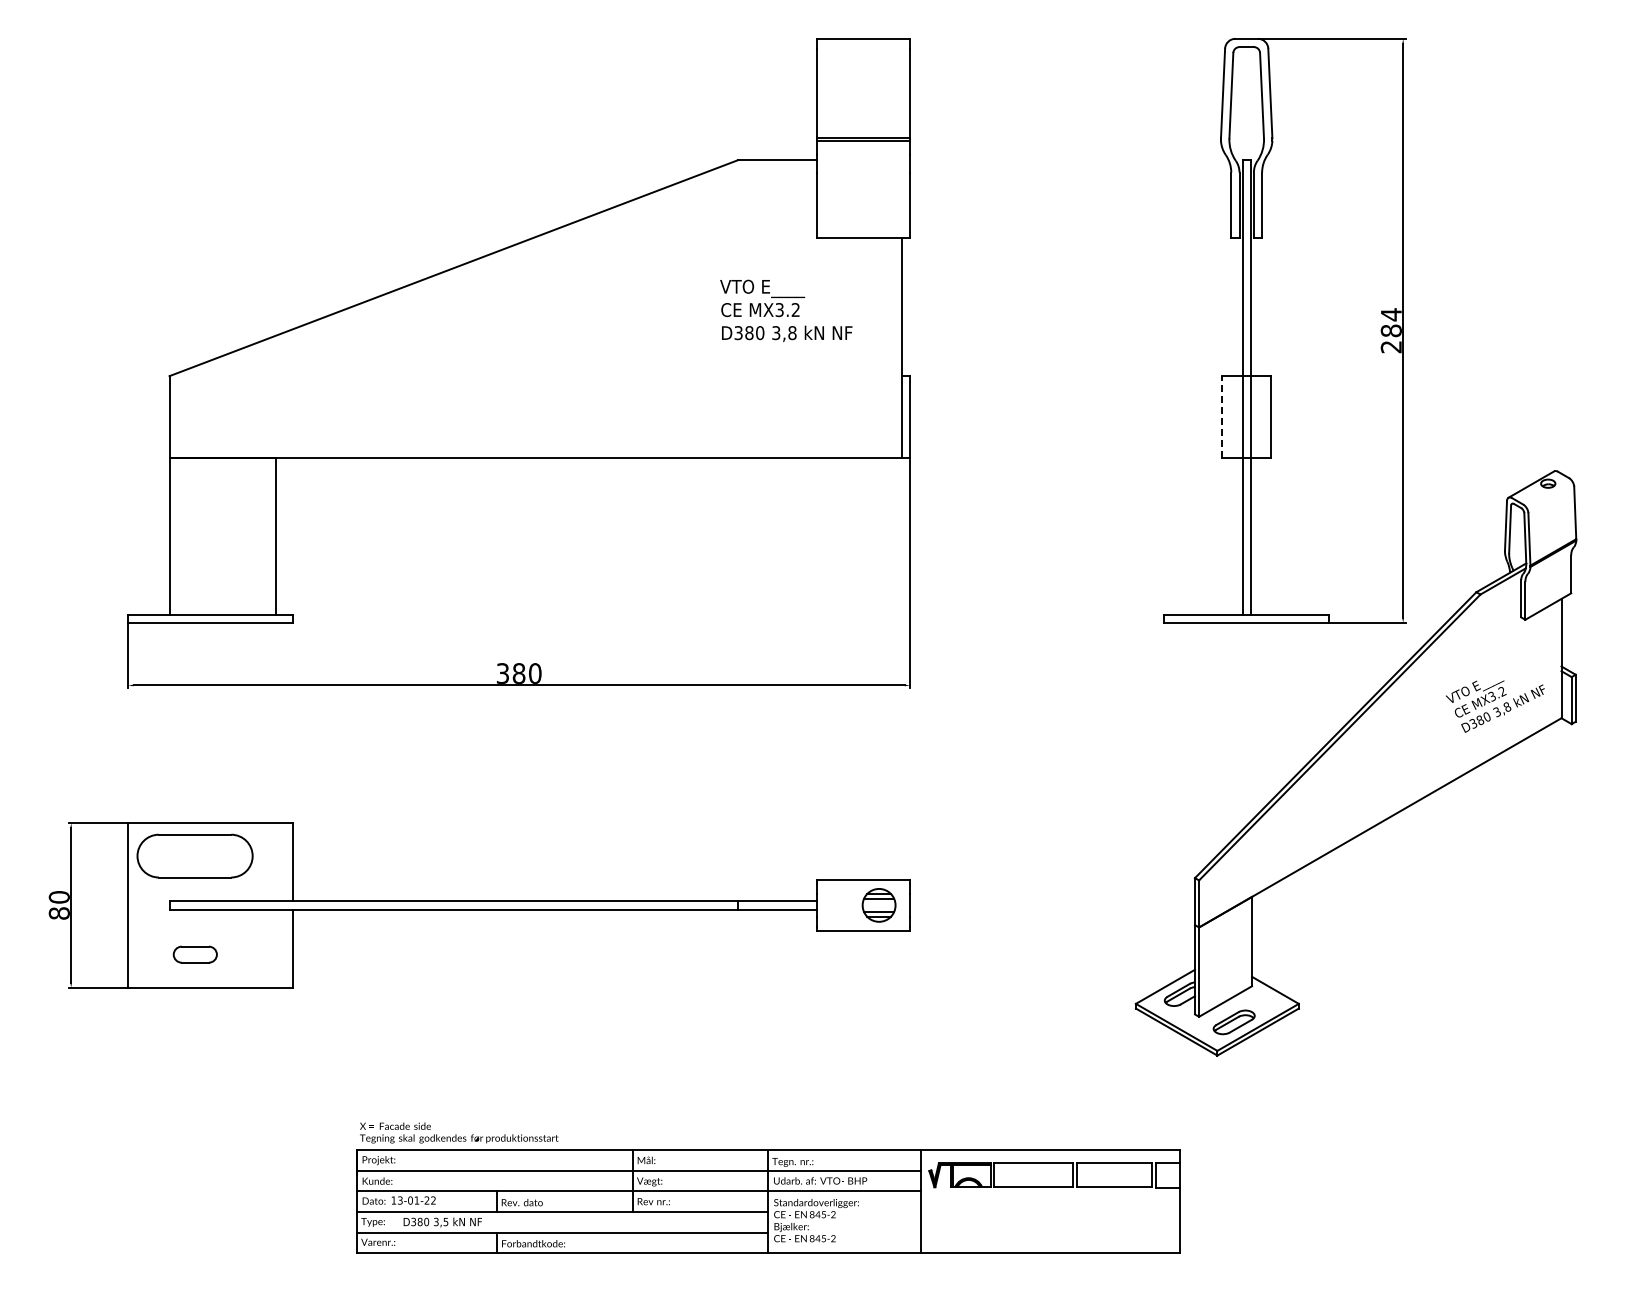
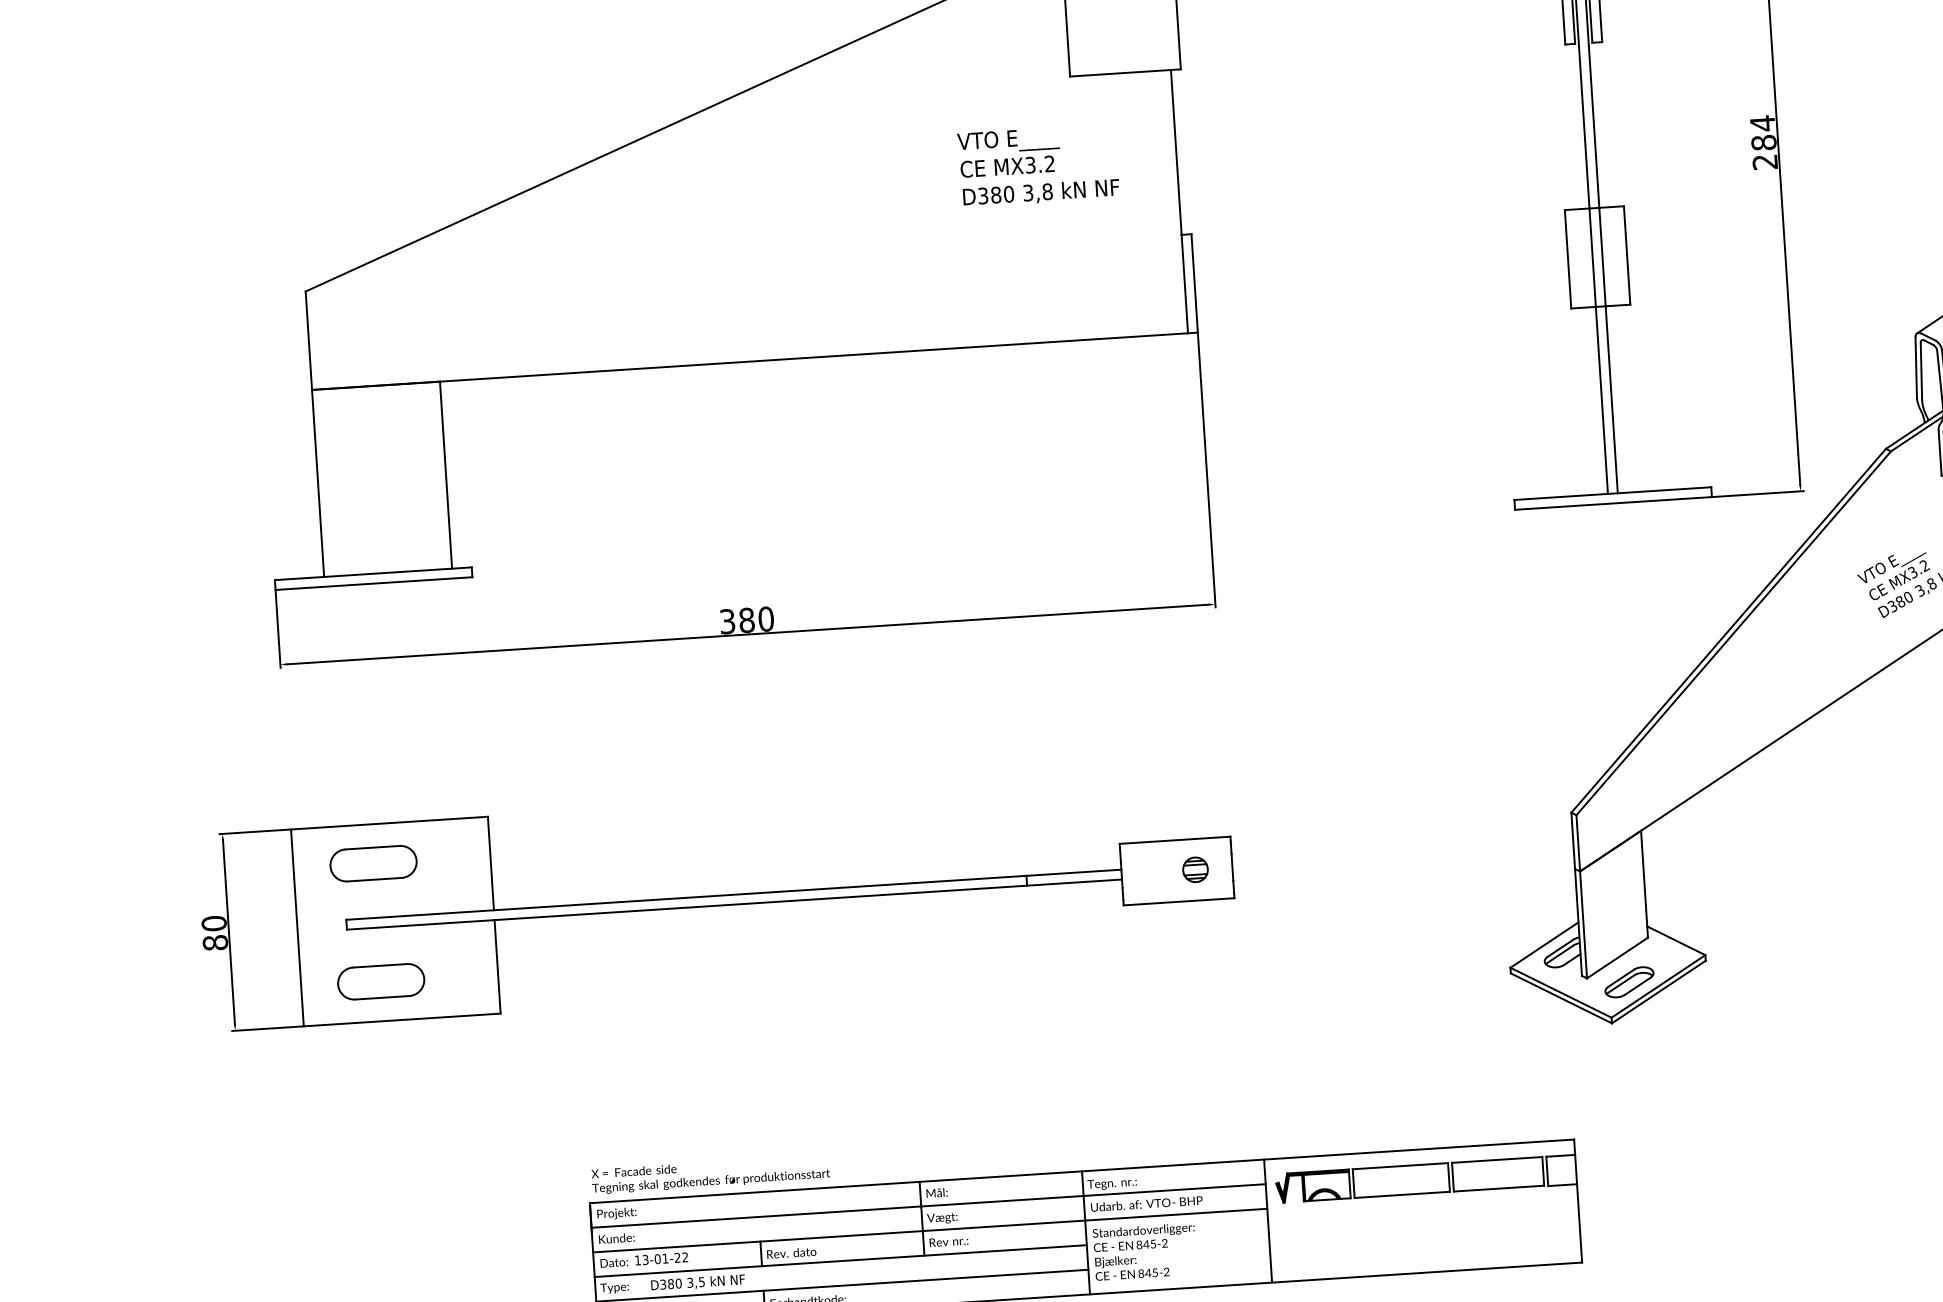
line: (1222, 416) -> (1568, 258), dashed -> solid
part: (195, 855) -> (373, 862), size x0.62
part: (878, 905) -> (1194, 869), size x0.62
part: (195, 954) -> (381, 981), size x1.67

